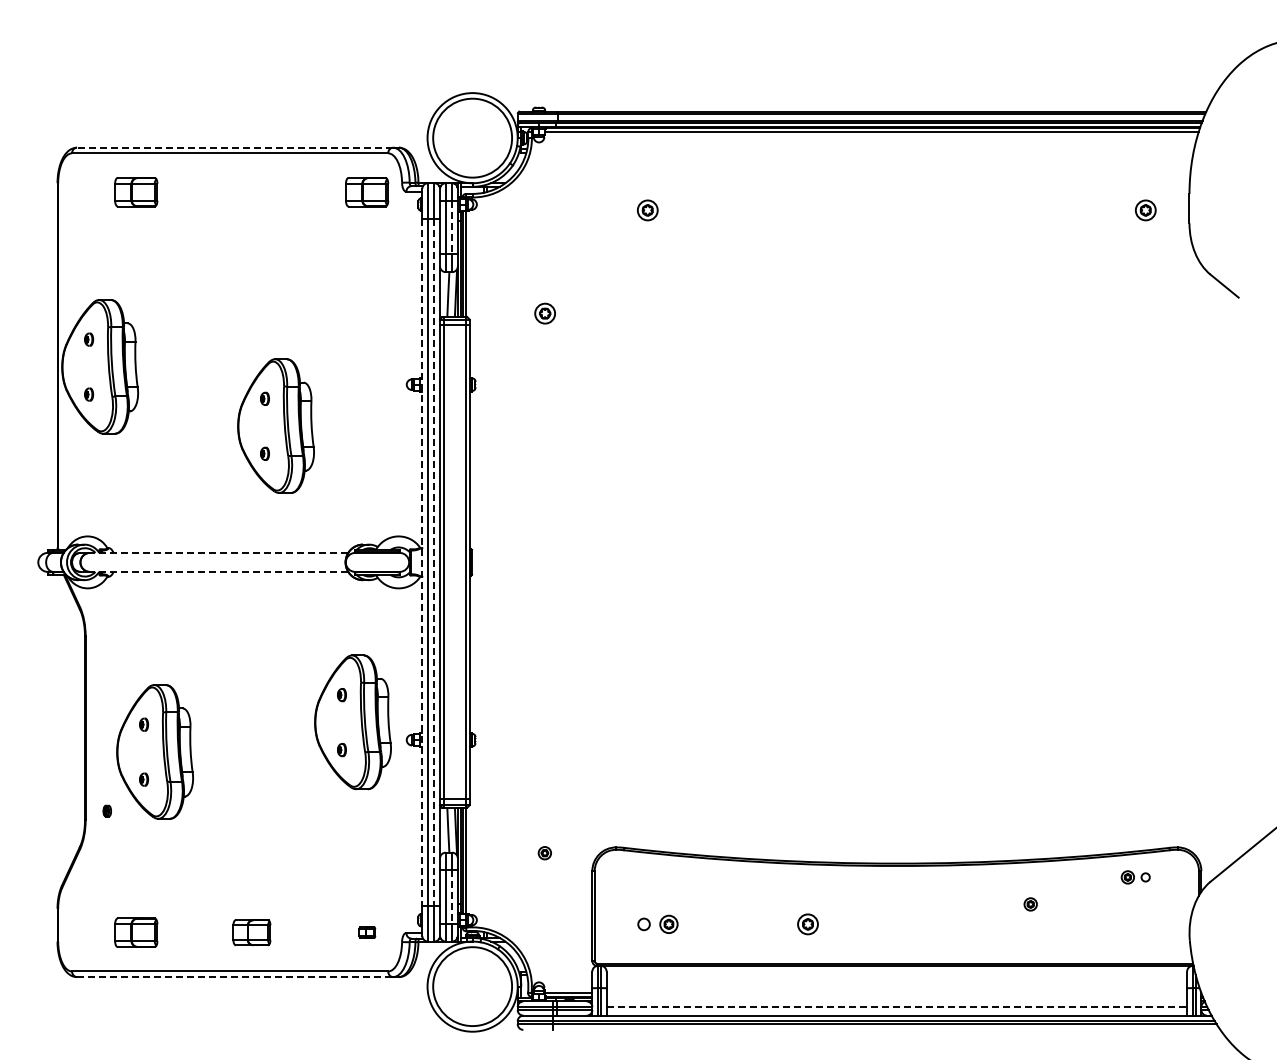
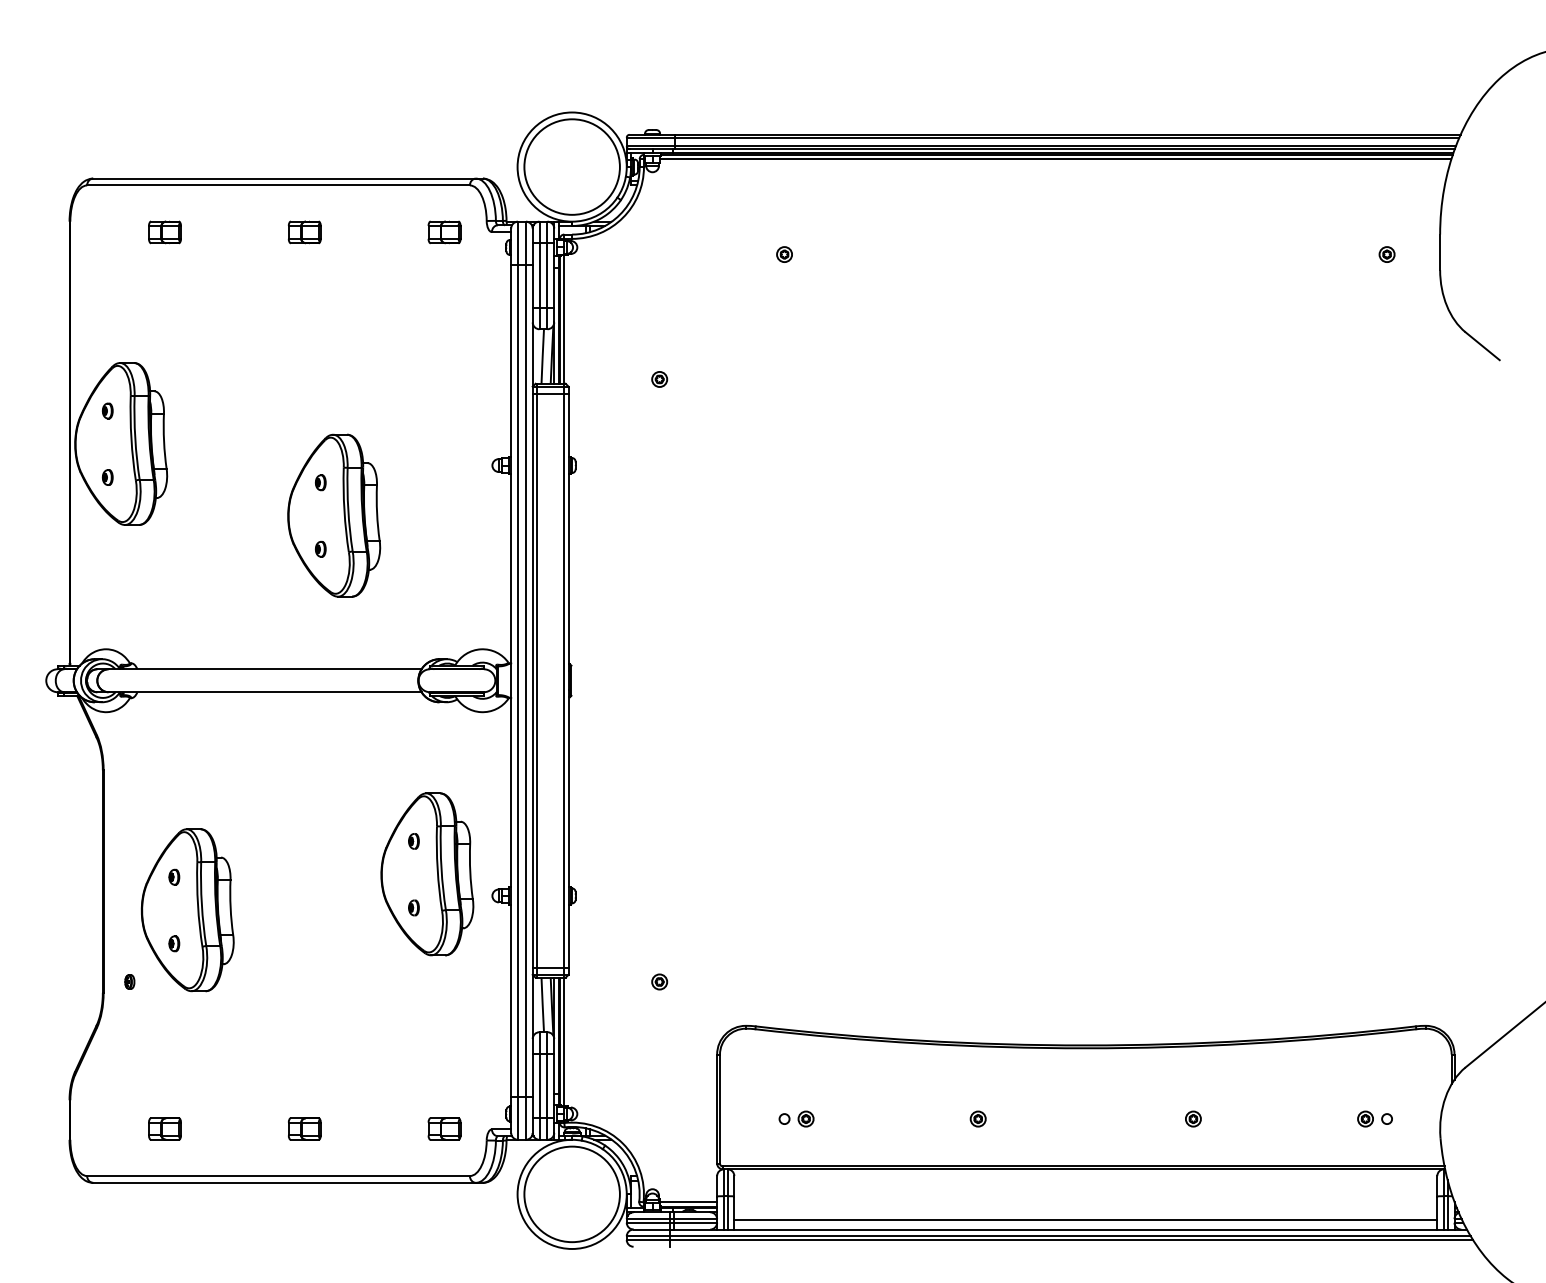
line: (234, 147) -> (283, 178), dashed -> solid
part: (136, 191) -> (165, 231), size x0.62
part: (251, 191) -> (304, 231), added
part: (367, 191) -> (444, 231), size x0.62
part: (648, 210) -> (785, 254), size x0.62
part: (1145, 210) -> (1386, 254), size x0.62
line: (452, 227) -> (547, 275), dashed -> solid
part: (544, 313) -> (659, 379), size x0.62
line: (218, 552) -> (264, 668), dashed -> solid
line: (422, 562) -> (511, 680), dashed -> solid
line: (434, 562) -> (525, 680), dashed -> solid
line: (218, 571) -> (264, 691), dashed -> solid
part: (544, 853) -> (659, 982), moved
part: (1135, 877) -> (1374, 1119), moved
line: (452, 897) -> (547, 1086), dashed -> solid
part: (1030, 904) -> (1193, 1119), moved
part: (657, 924) -> (796, 1119), size x0.71
part: (807, 924) -> (977, 1119), size x0.62
part: (136, 932) -> (165, 1128), size x0.62
part: (251, 932) -> (304, 1128), size x0.71
part: (367, 932) -> (444, 1128), size x1.67
line: (235, 977) -> (285, 1183), dashed -> solid
line: (897, 1007) -> (1086, 1219), dashed -> solid

